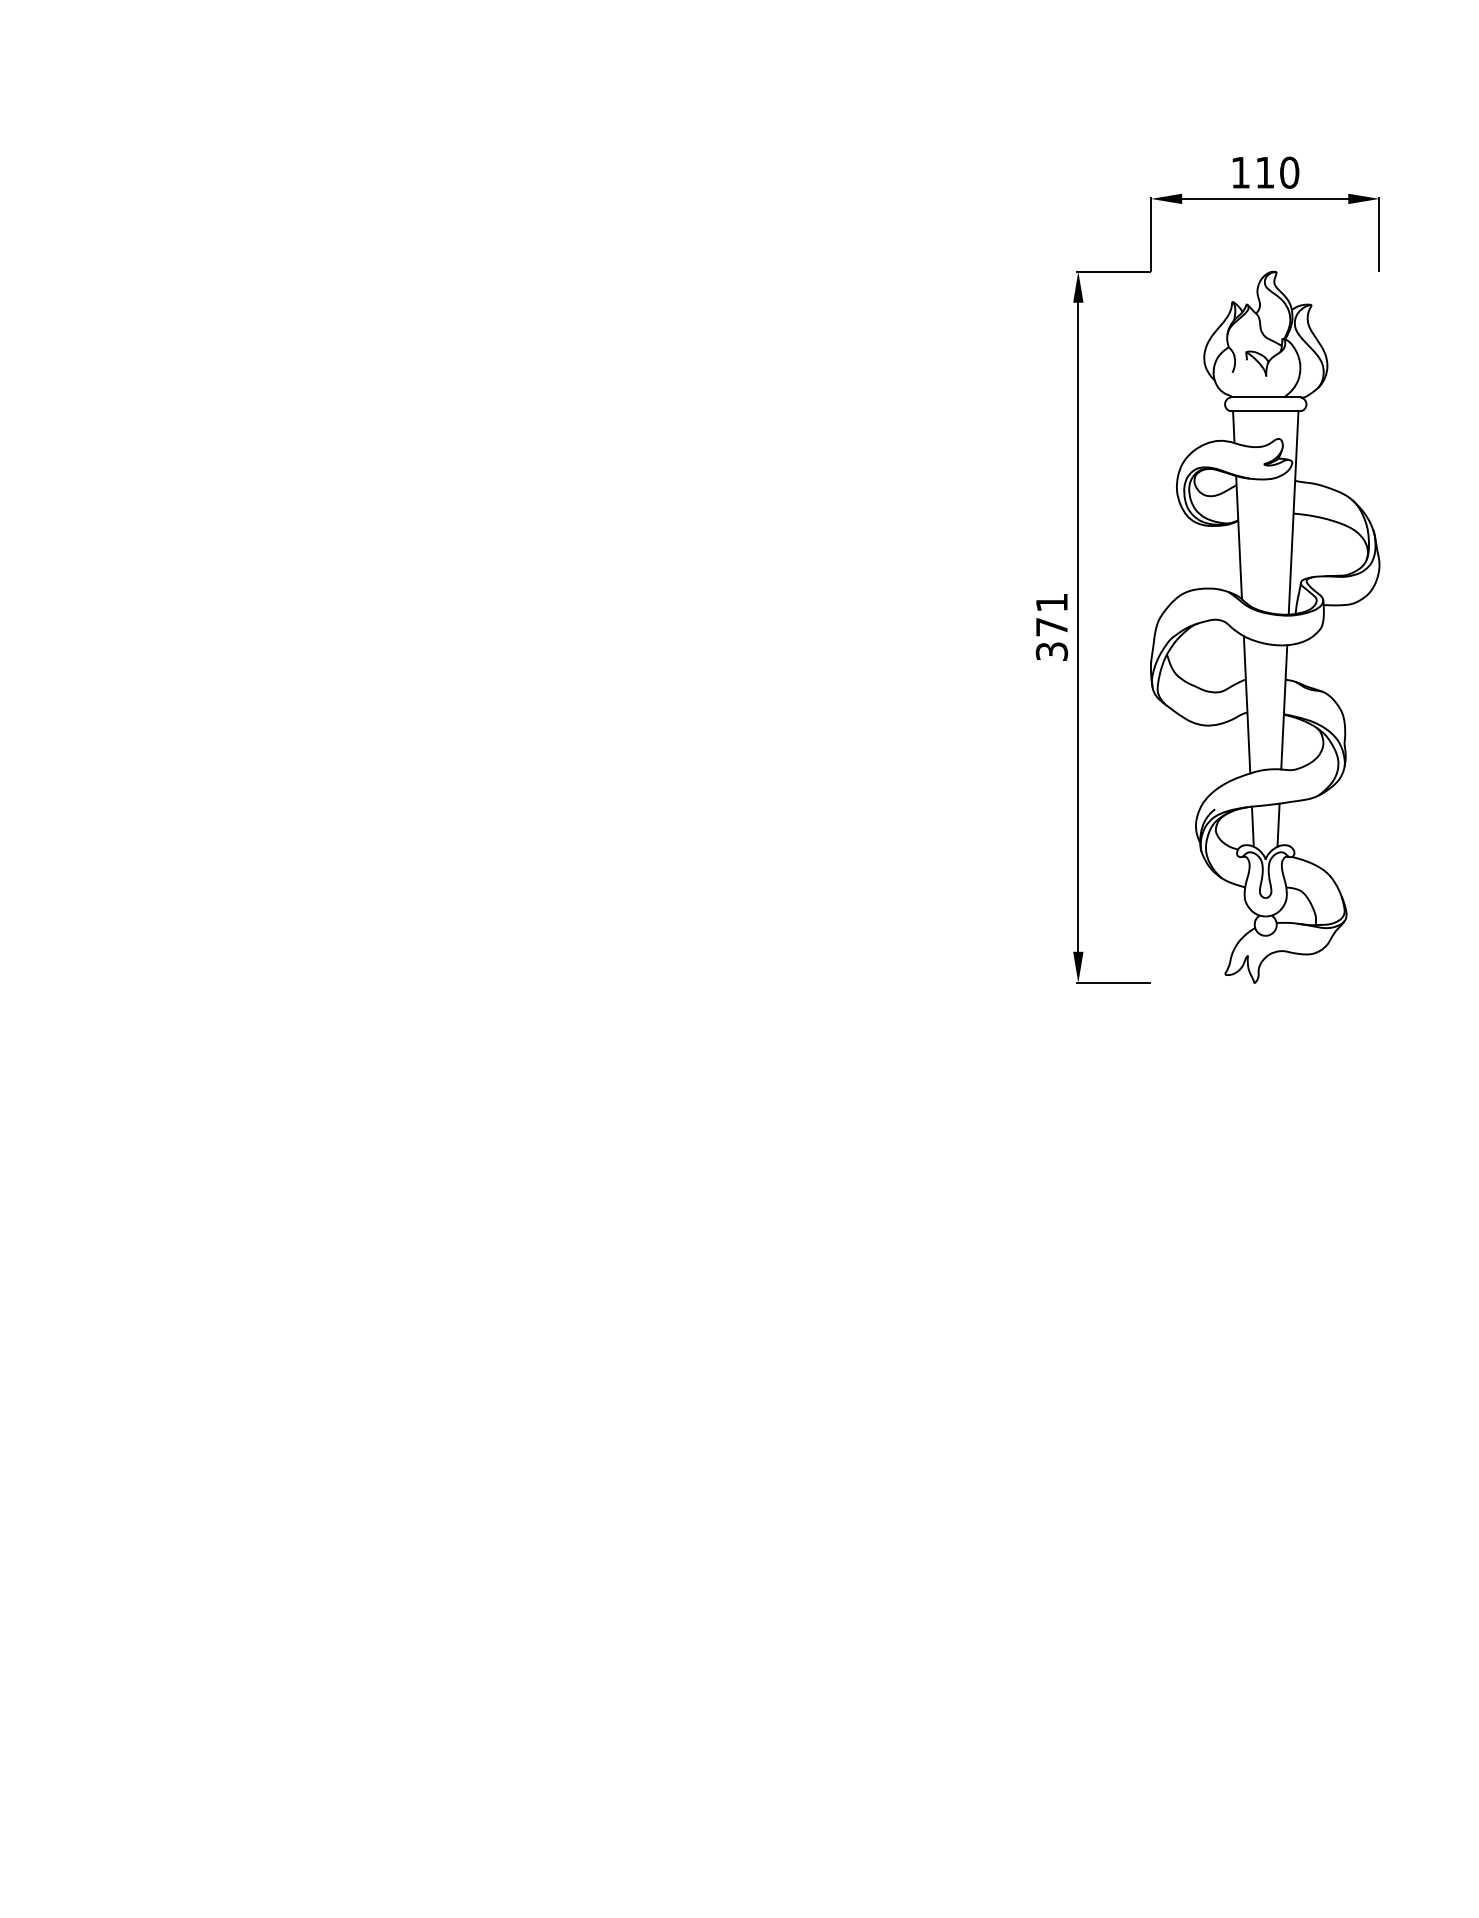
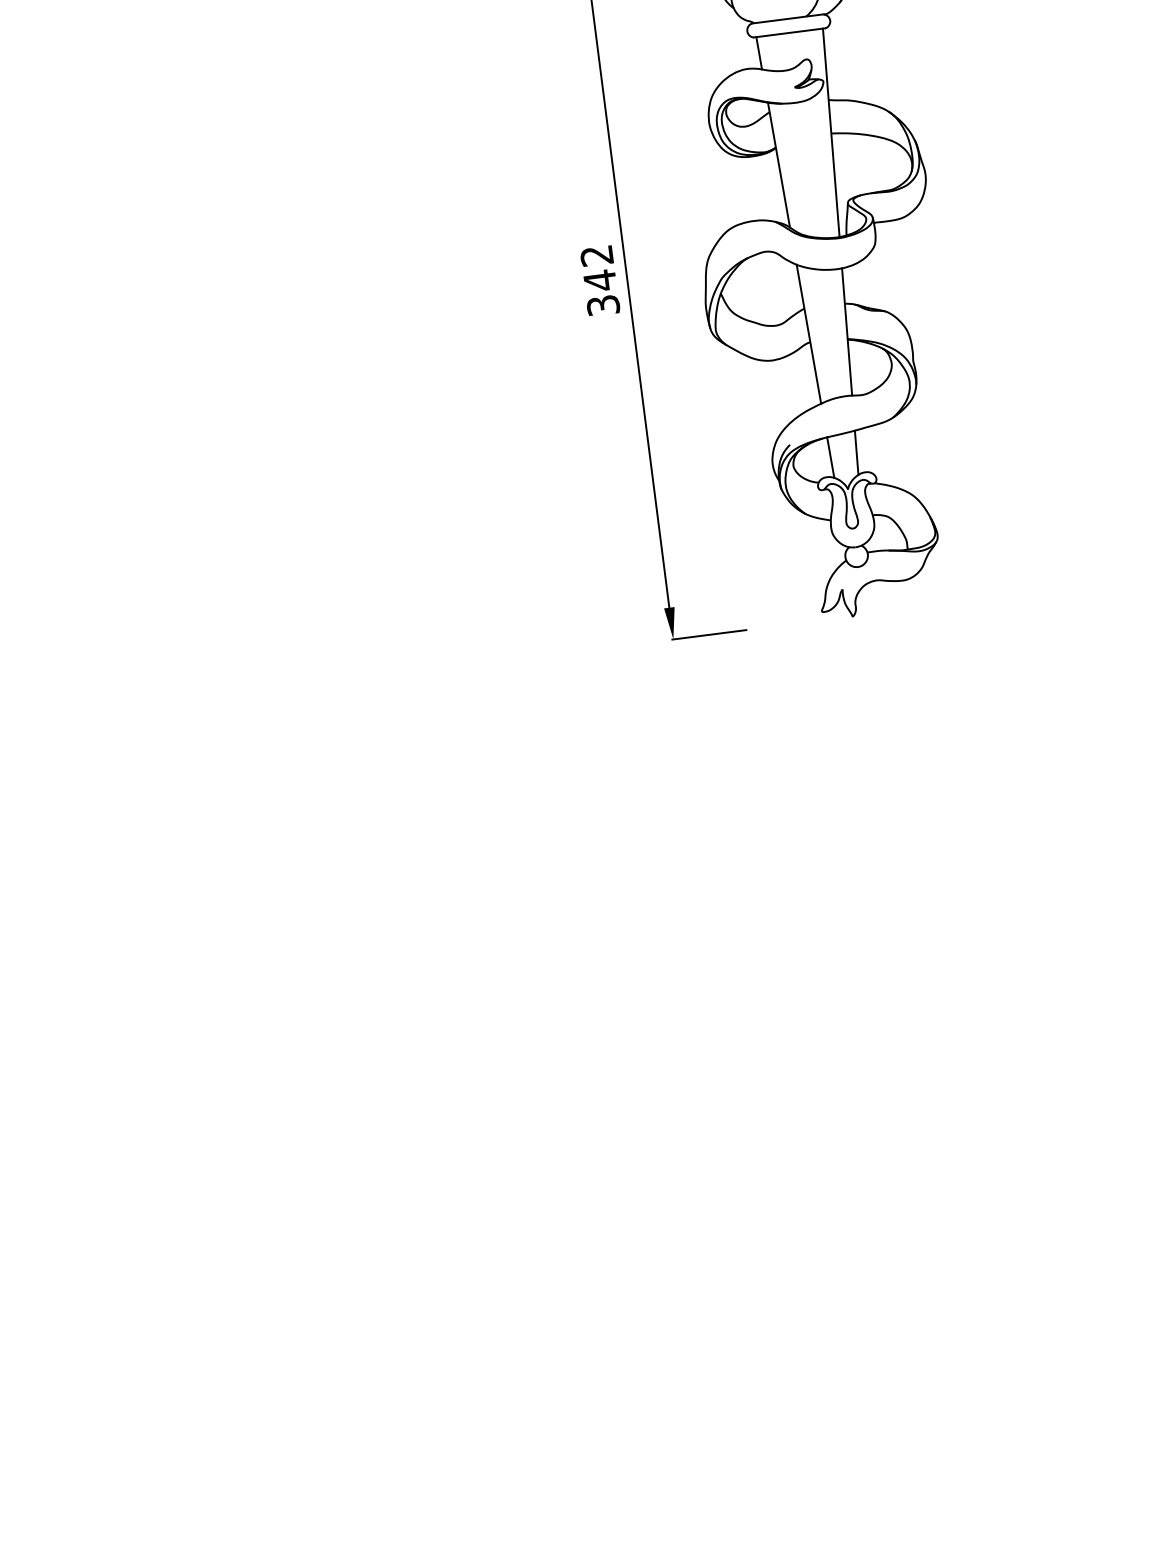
text: (1051, 615) -> (598, 268), 371 -> 342

